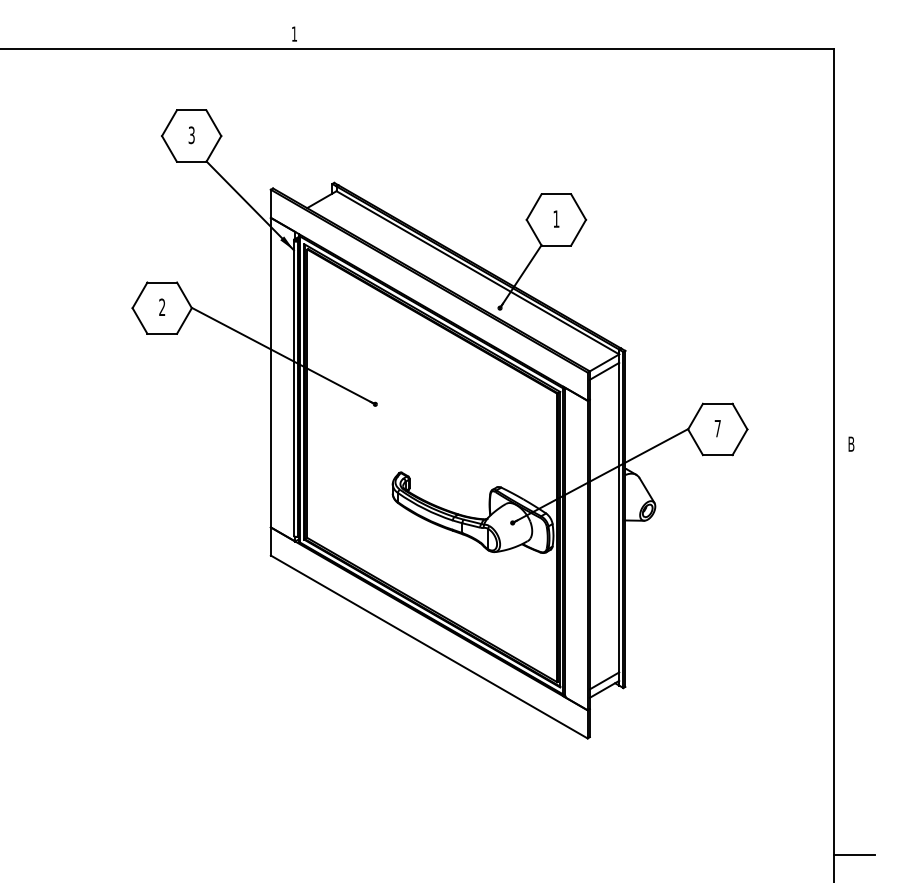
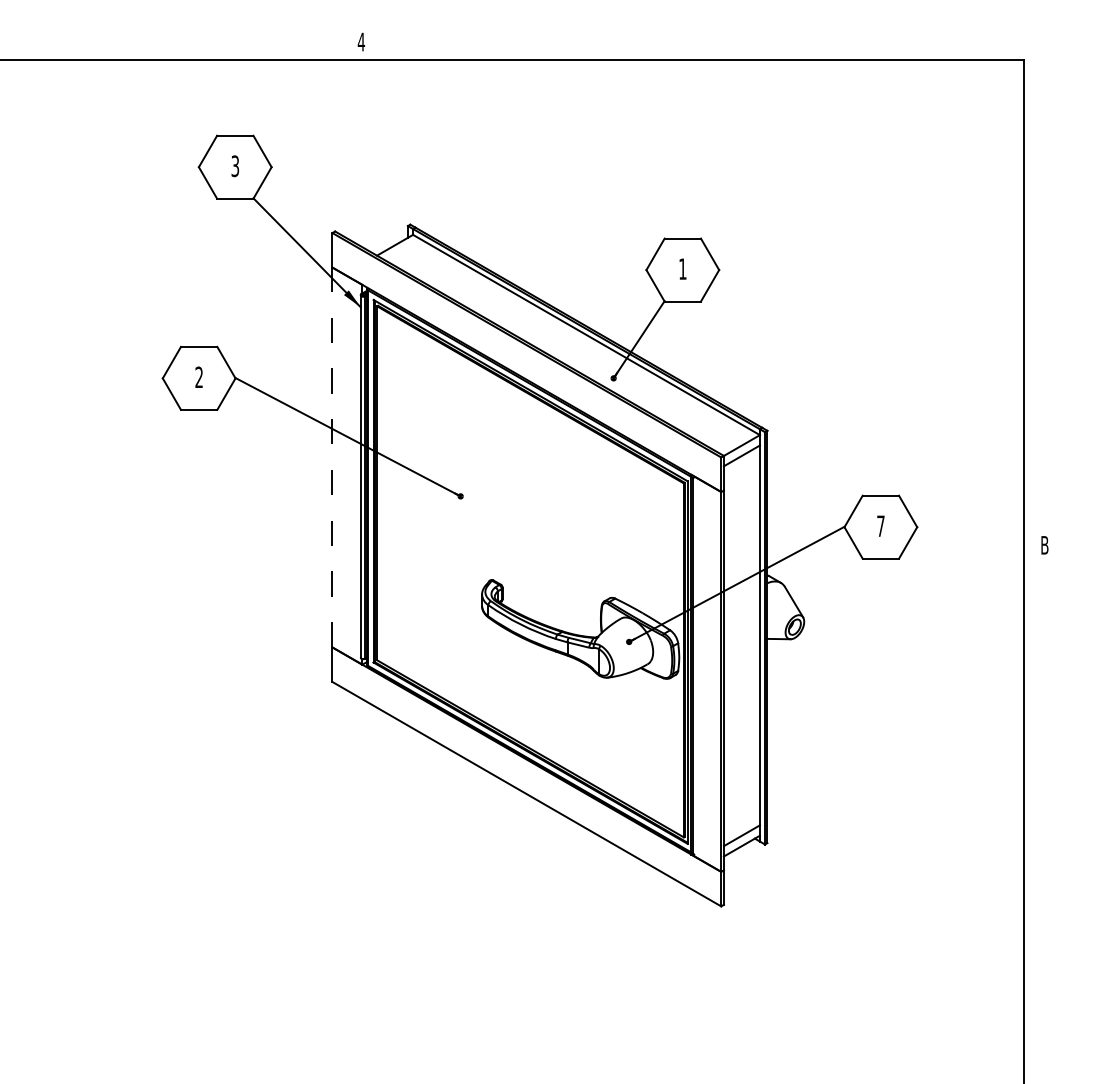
text: (294, 33) -> (361, 41), 1 -> 4
line: (270, 372) -> (332, 457), solid -> dashed
line: (854, 855) -> (1048, 1050), removed

